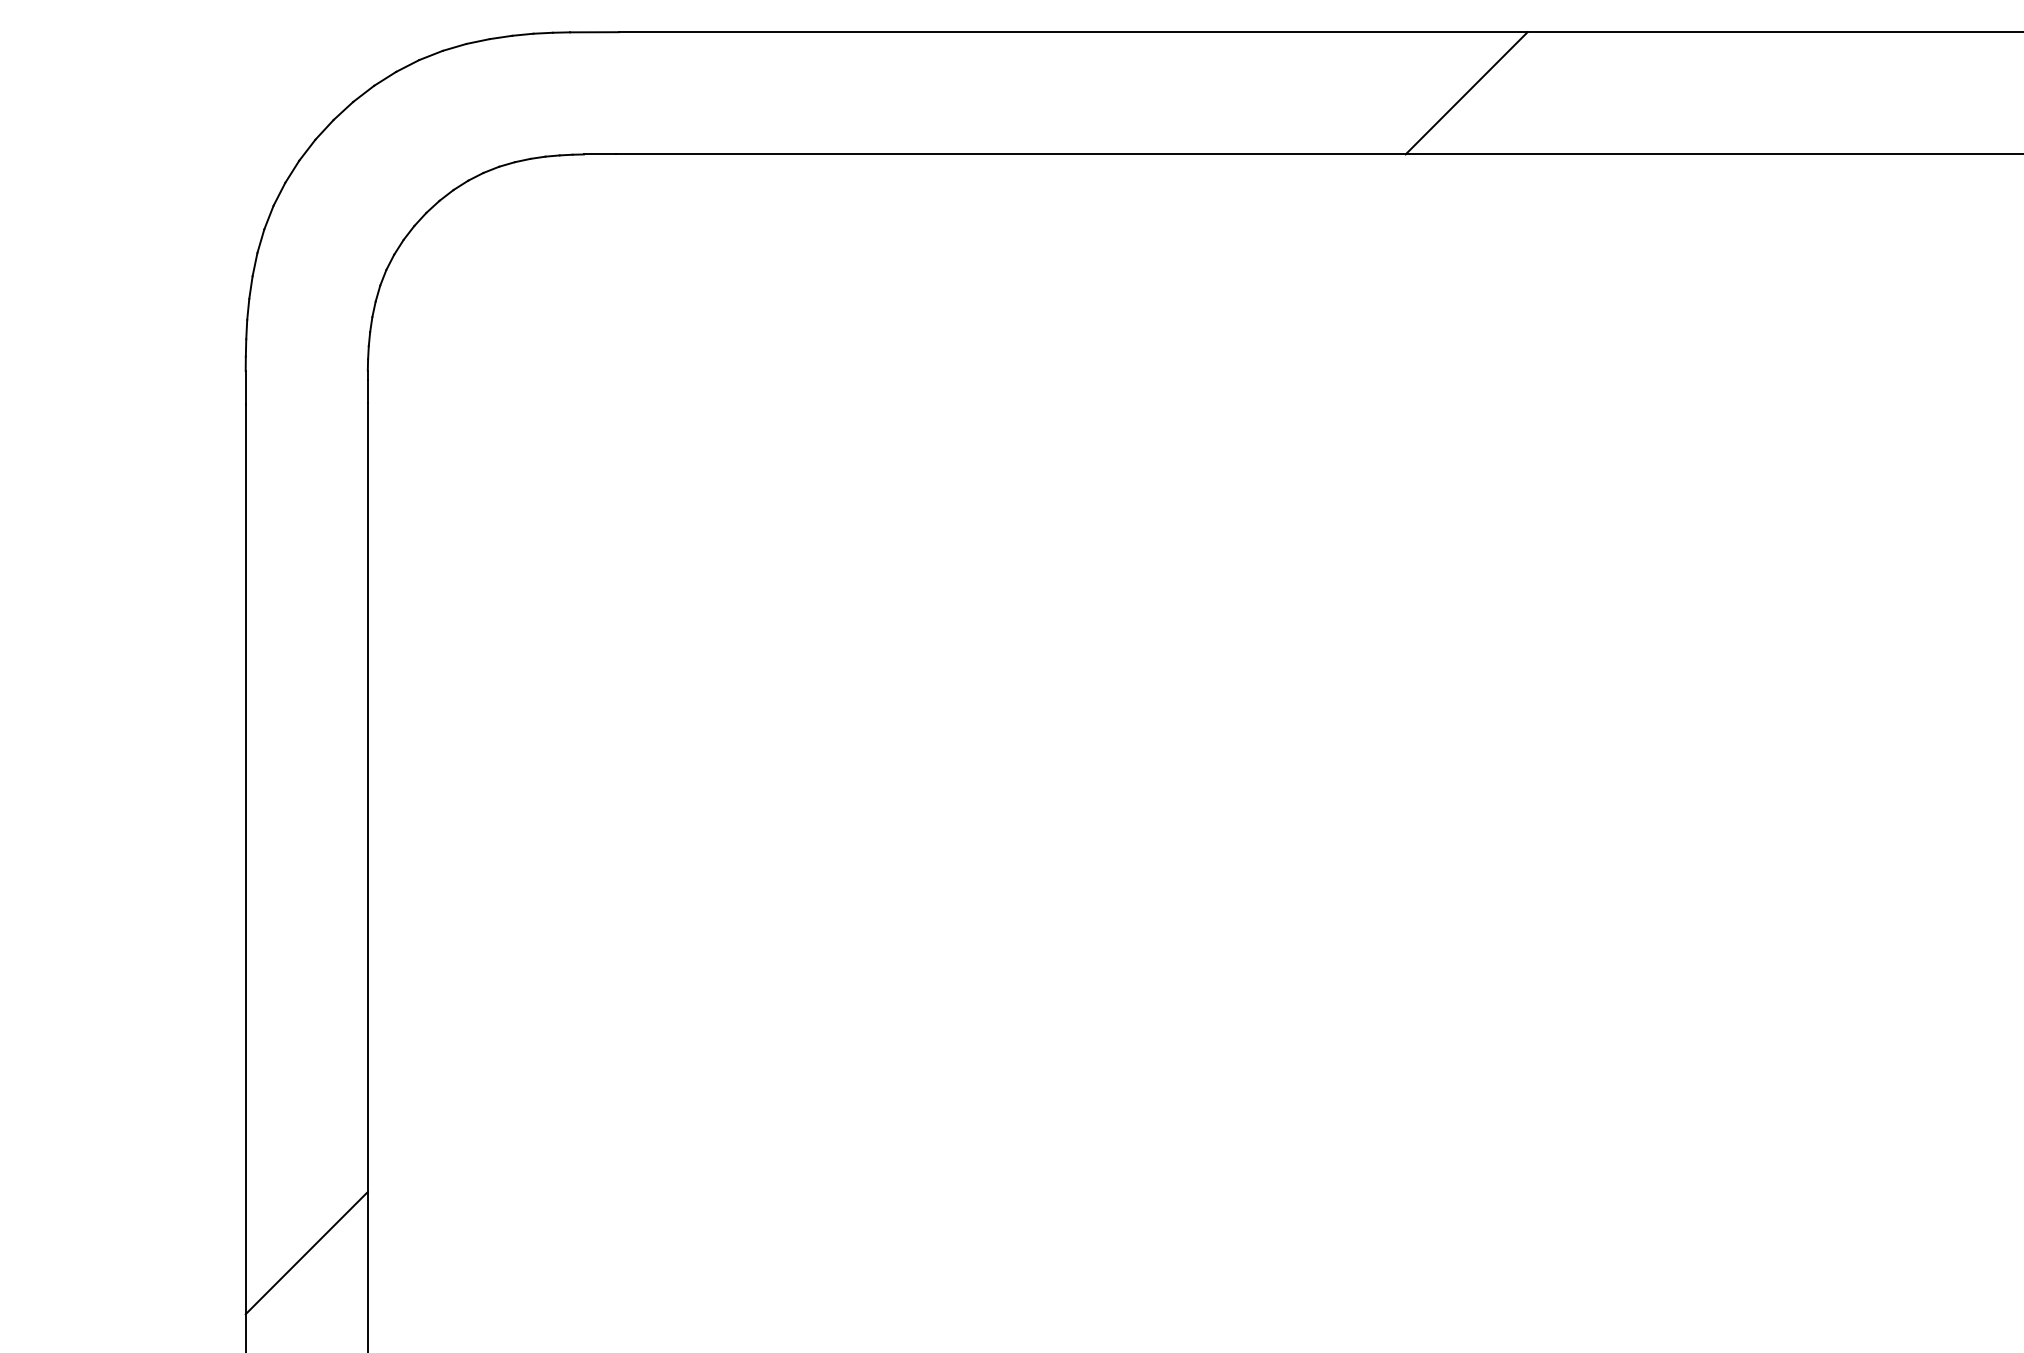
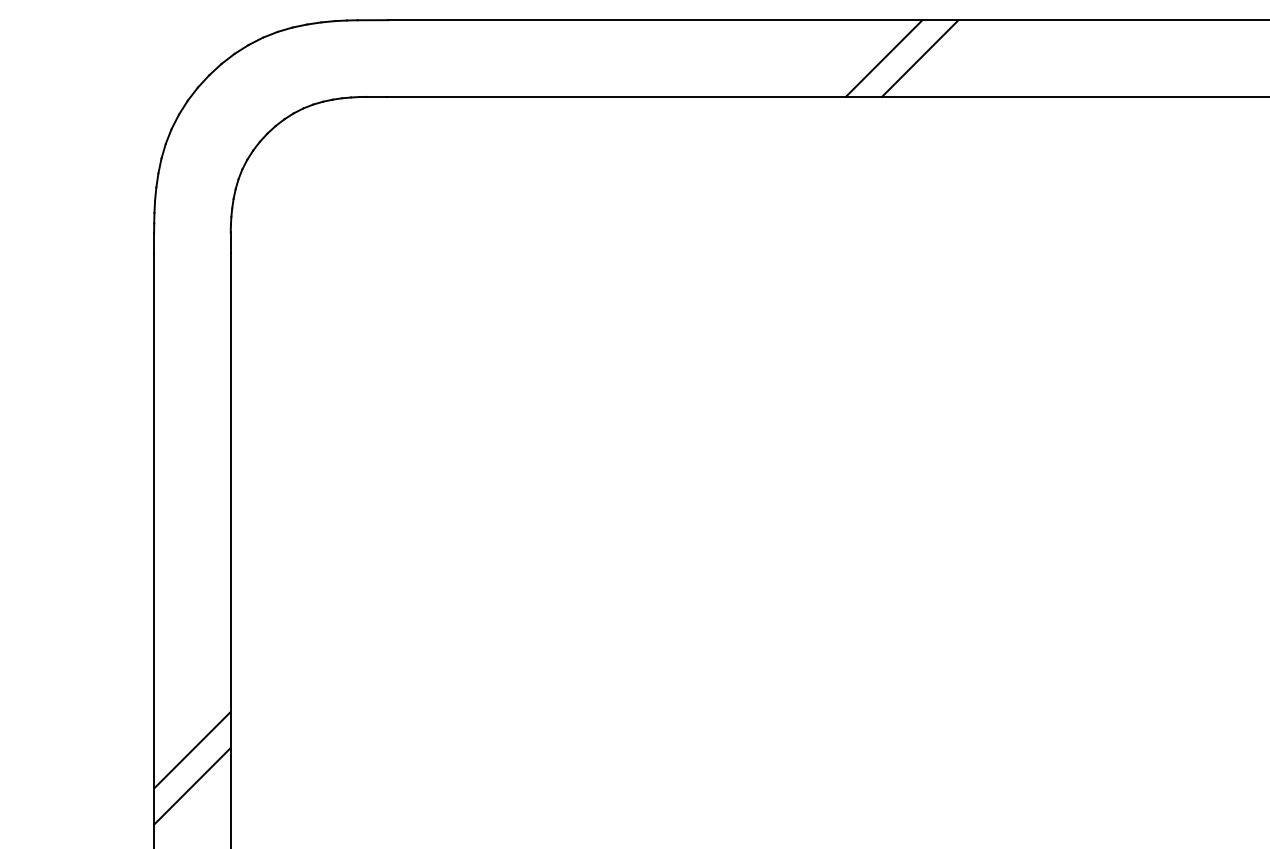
line: (1407, 93) -> (883, 58), added
line: (306, 1194) -> (192, 749), added

